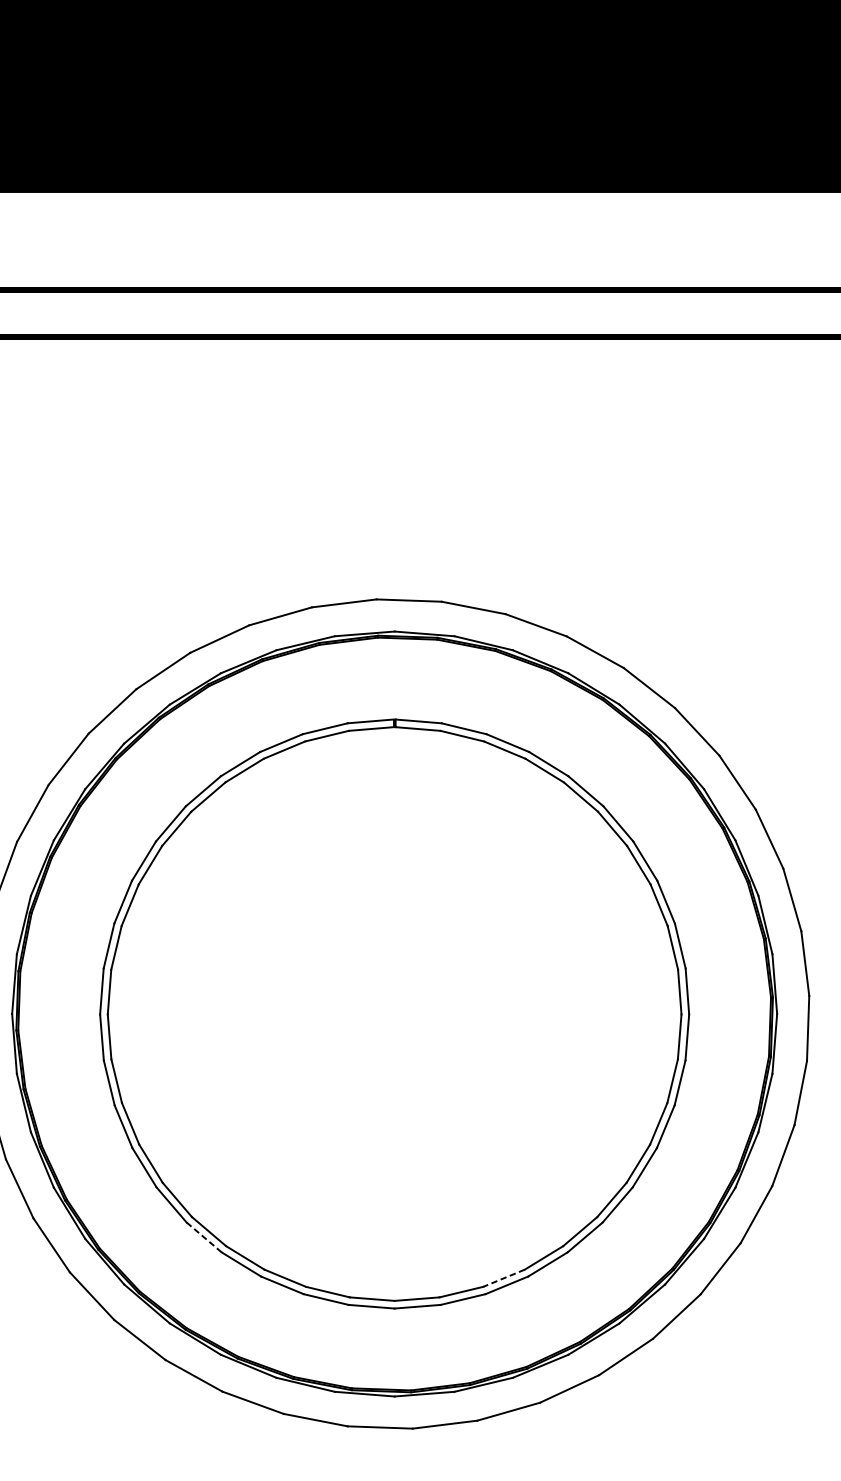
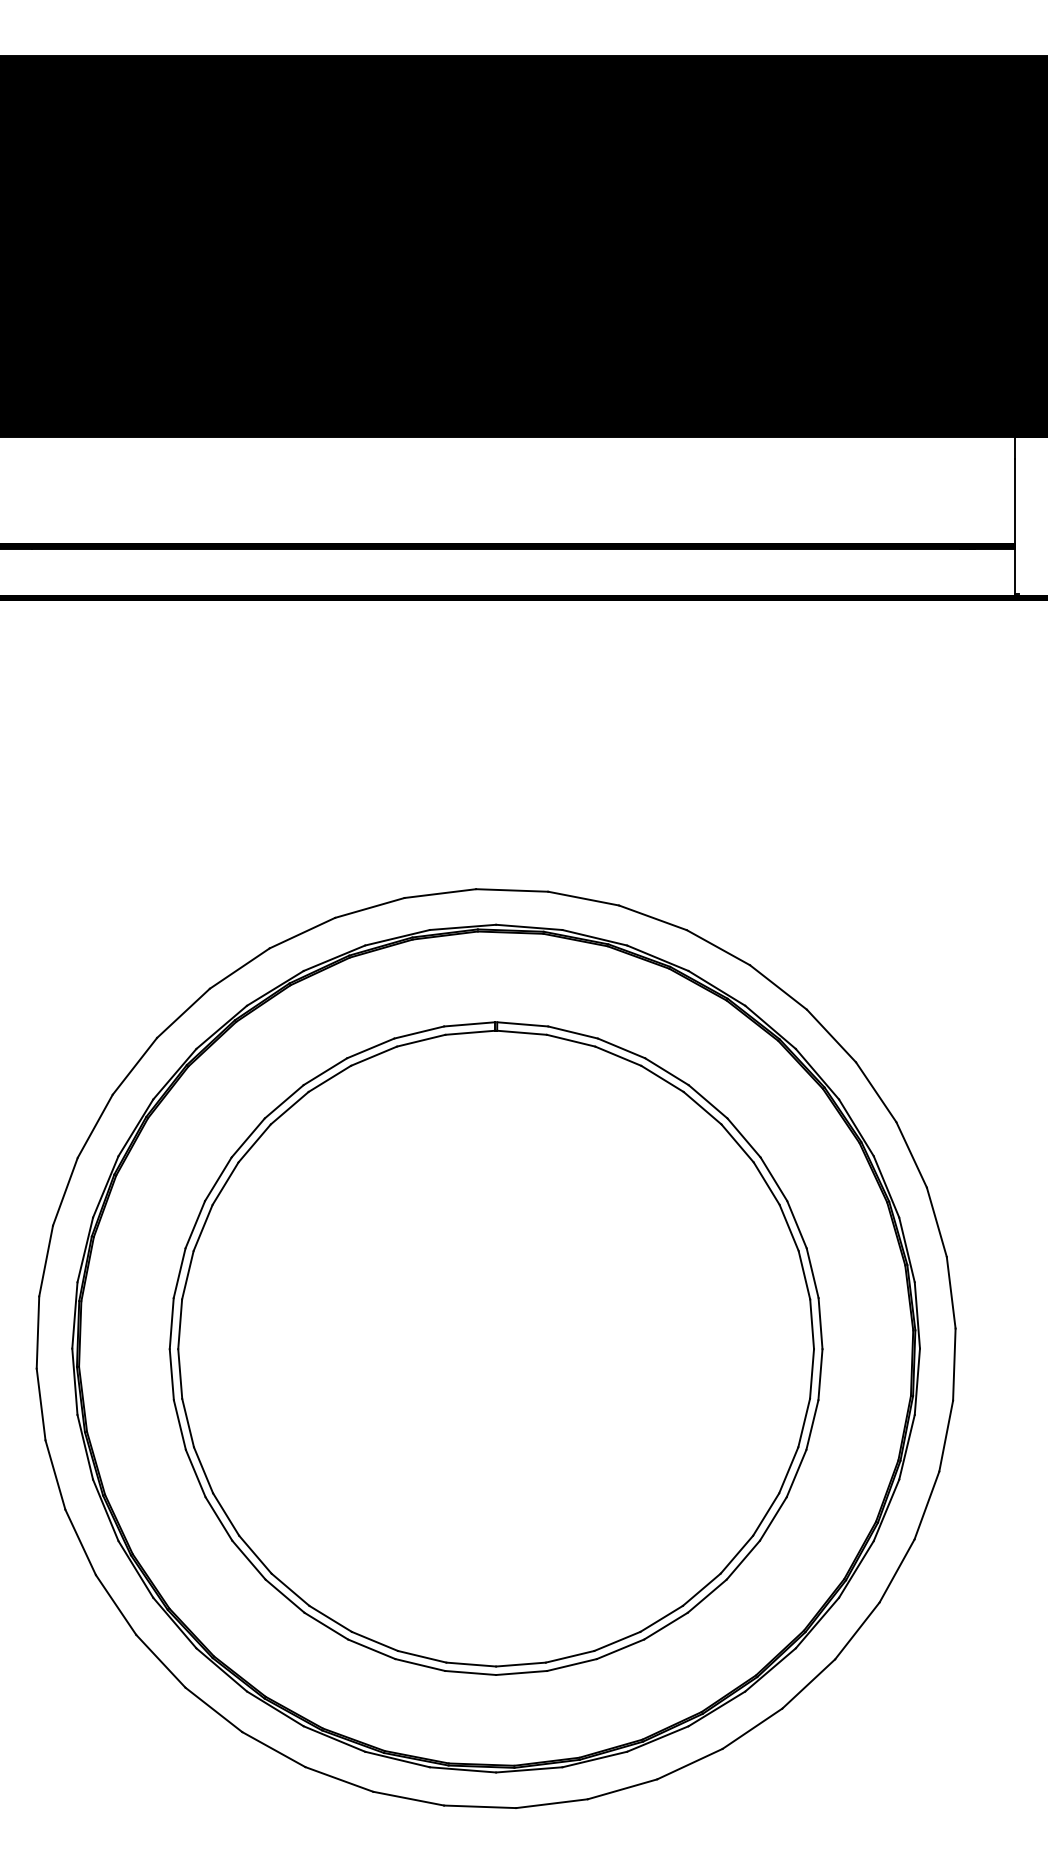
line: (204, 1237) -> (285, 1596), dashed -> solid
line: (504, 1278) -> (617, 1641), dashed -> solid

